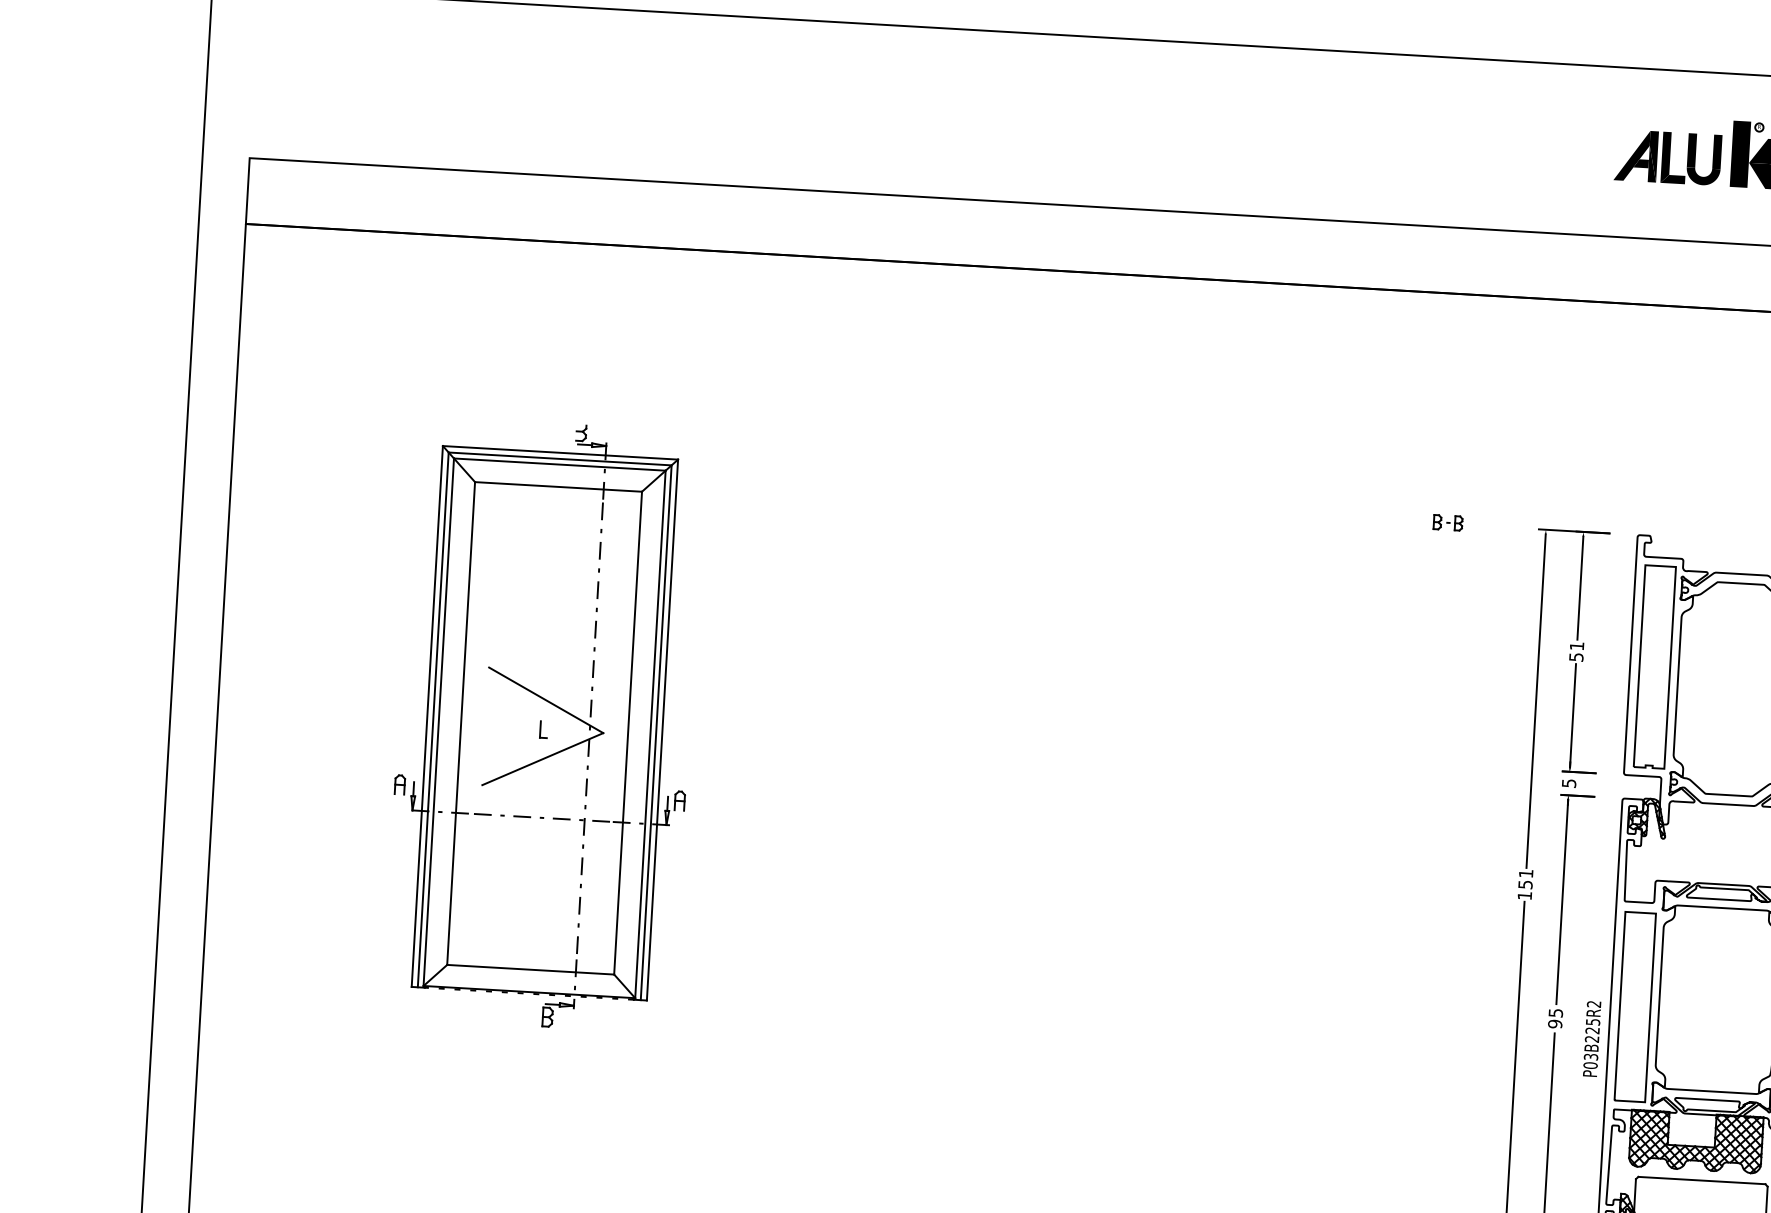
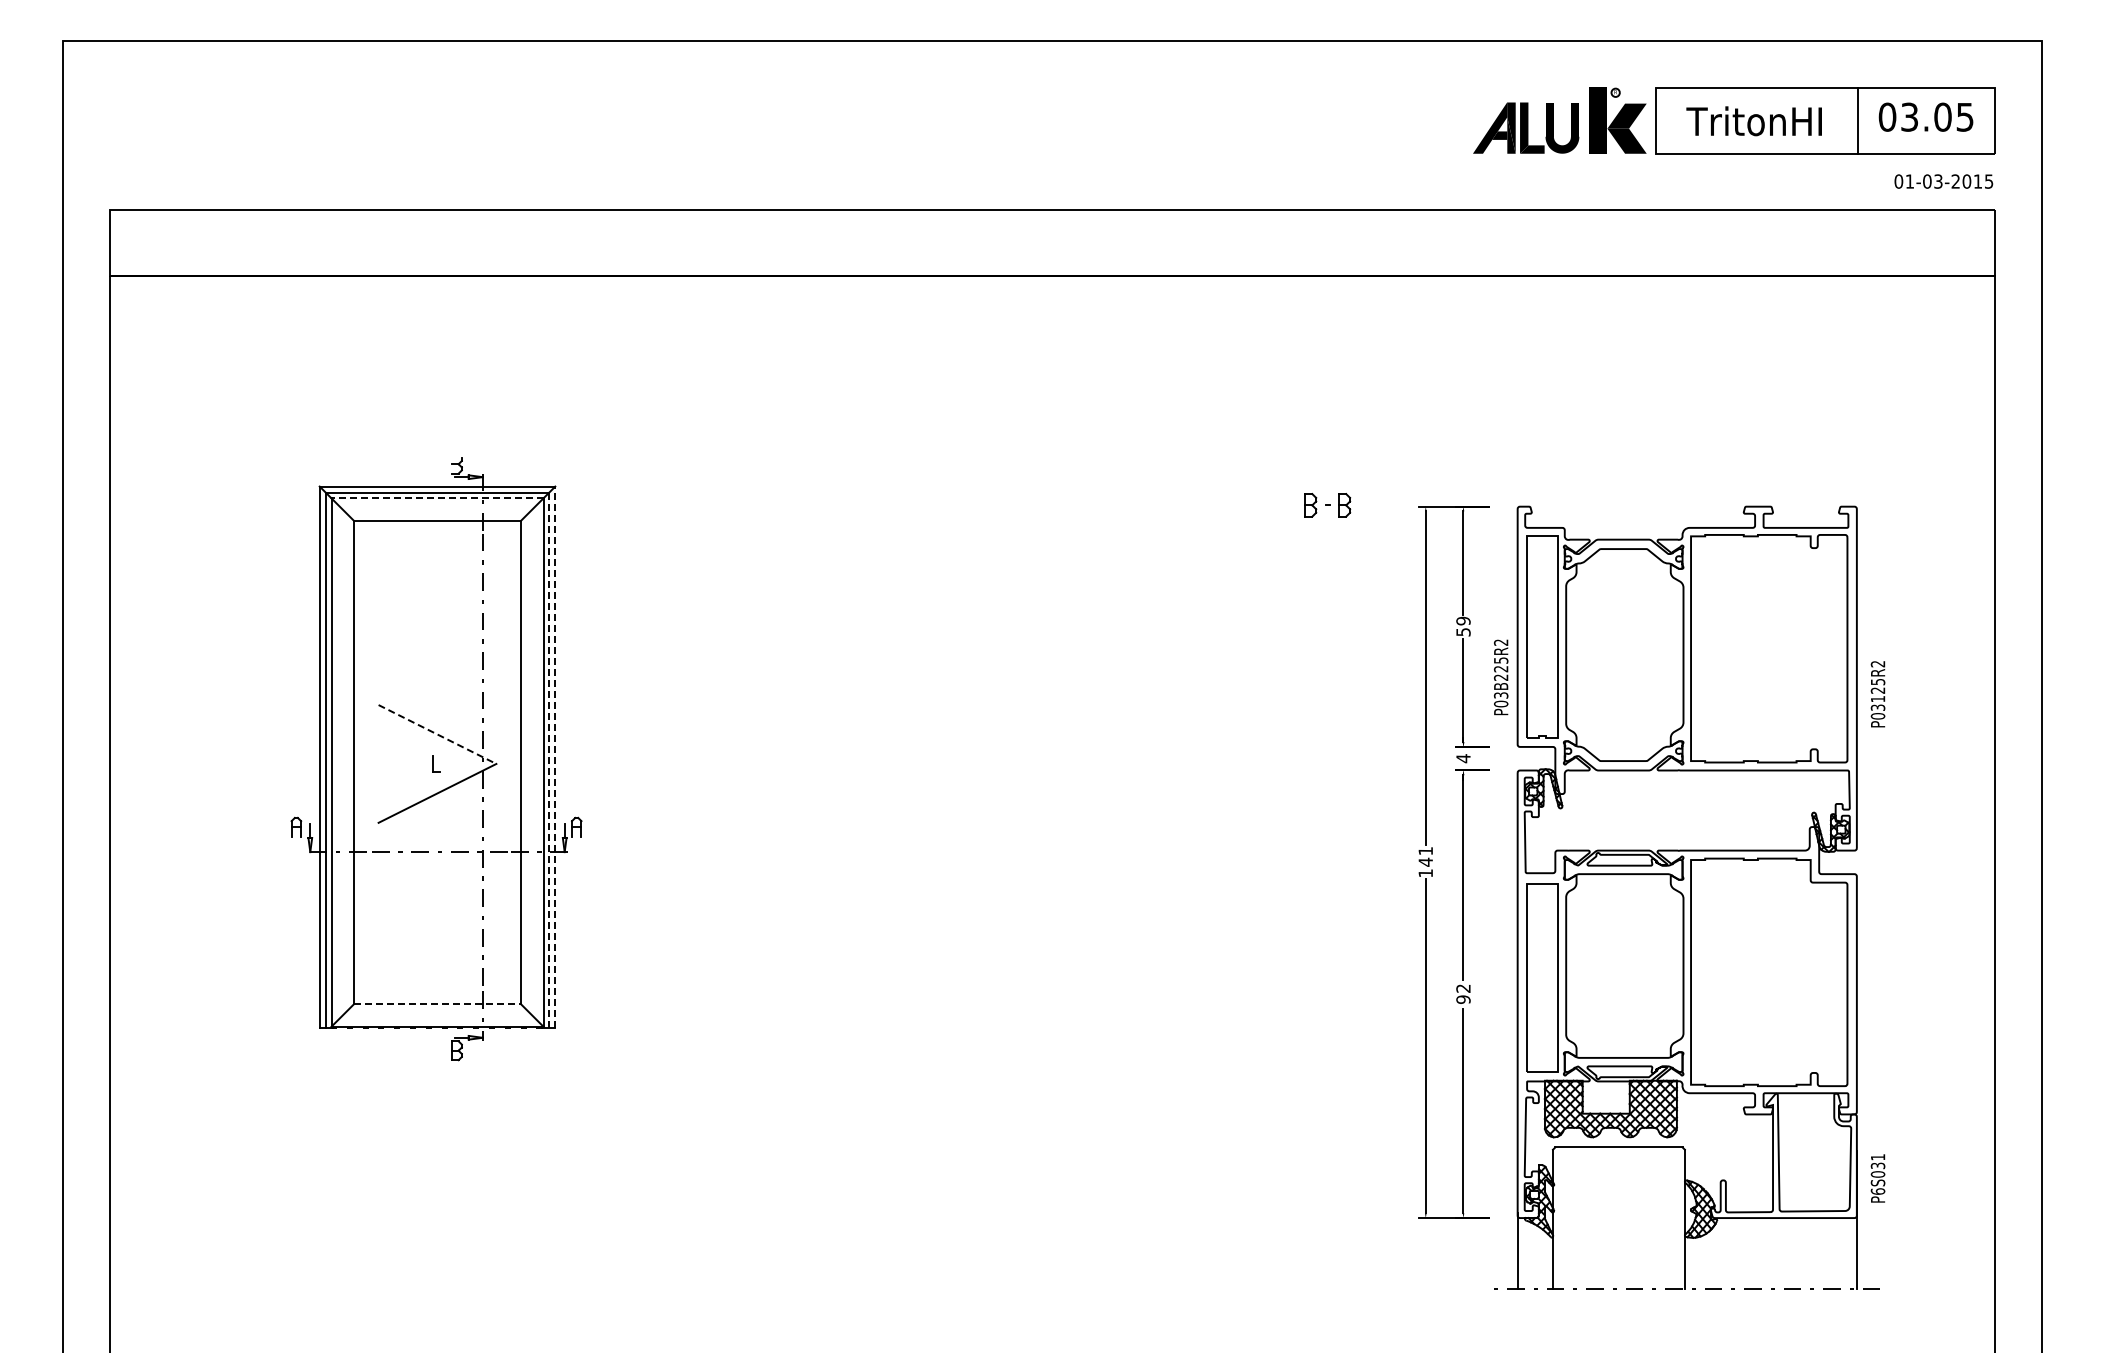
line: (559, 464) -> (437, 498), solid -> dashed
part: (1447, 522) -> (1327, 505), size x1.6
text: (1577, 645) -> (1463, 620), 51 -> 59
line: (546, 700) -> (437, 734), solid -> dashed
line: (662, 730) -> (555, 757), solid -> dashed
line: (656, 732) -> (549, 760), solid -> dashed
text: (1569, 783) -> (1463, 758), 5 -> 4
text: (1525, 883) -> (1425, 861), 151 -> 141
line: (530, 969) -> (437, 1004), solid -> dashed
text: (1555, 1012) -> (1463, 988), 95 -> 92
text: (1592, 1039) -> (1501, 677), moved

